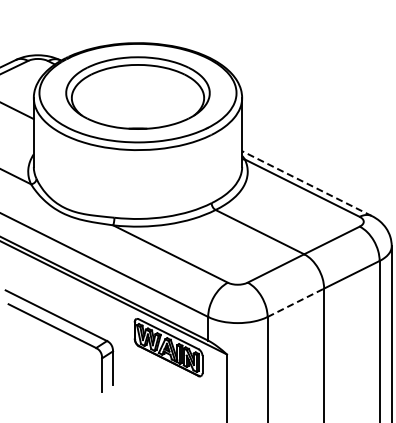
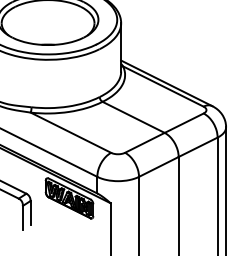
line: (307, 183) -> (167, 83), dashed -> solid
line: (295, 302) -> (158, 166), dashed -> solid

